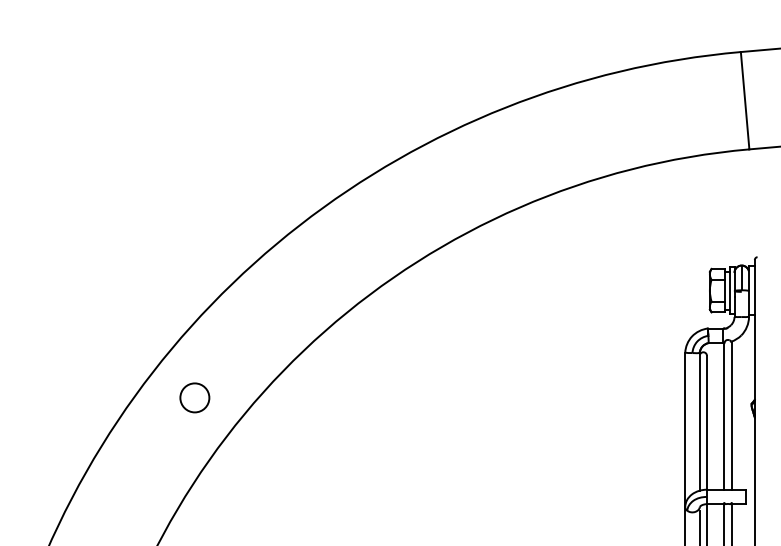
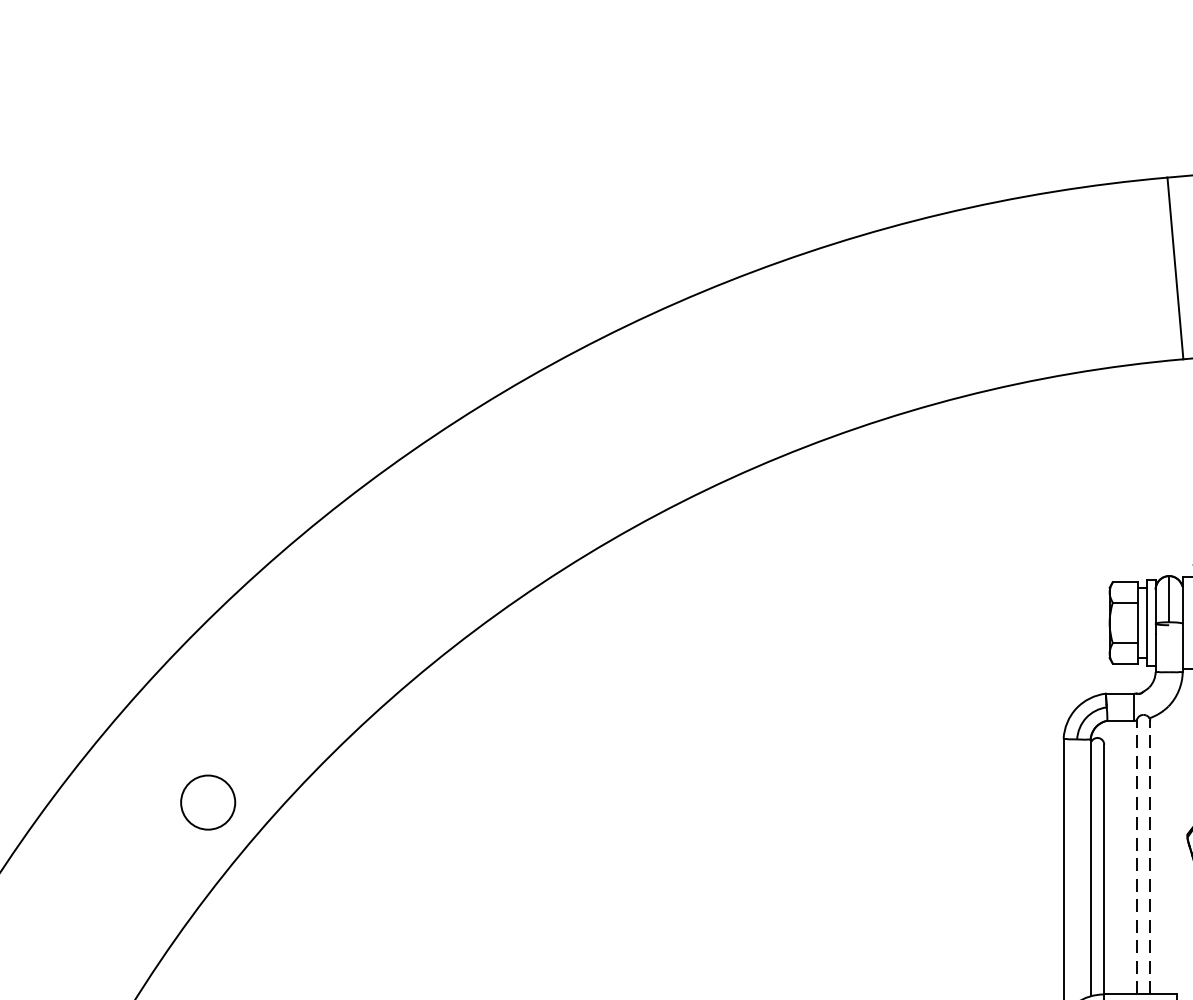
circle: (194, 397) -> (207, 801), moved
line: (724, 415) -> (1136, 855), solid -> dashed
line: (731, 415) -> (1149, 855), solid -> dashed

